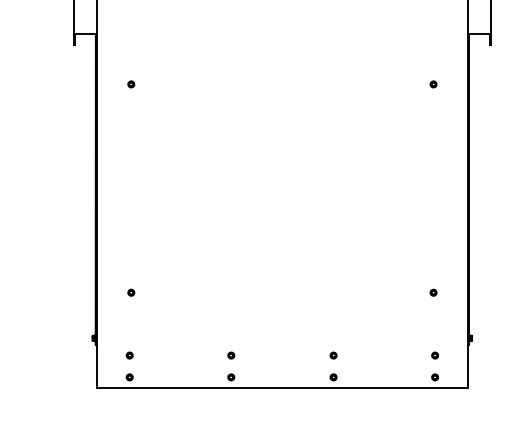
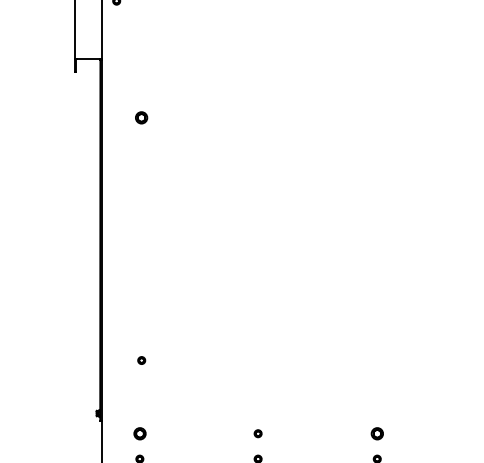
part: (131, 84) -> (141, 117), size x1.6
part: (129, 355) -> (139, 433), size x1.6
part: (333, 355) -> (377, 433), size x1.6

